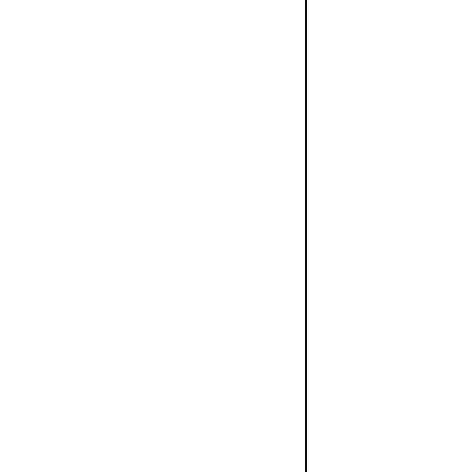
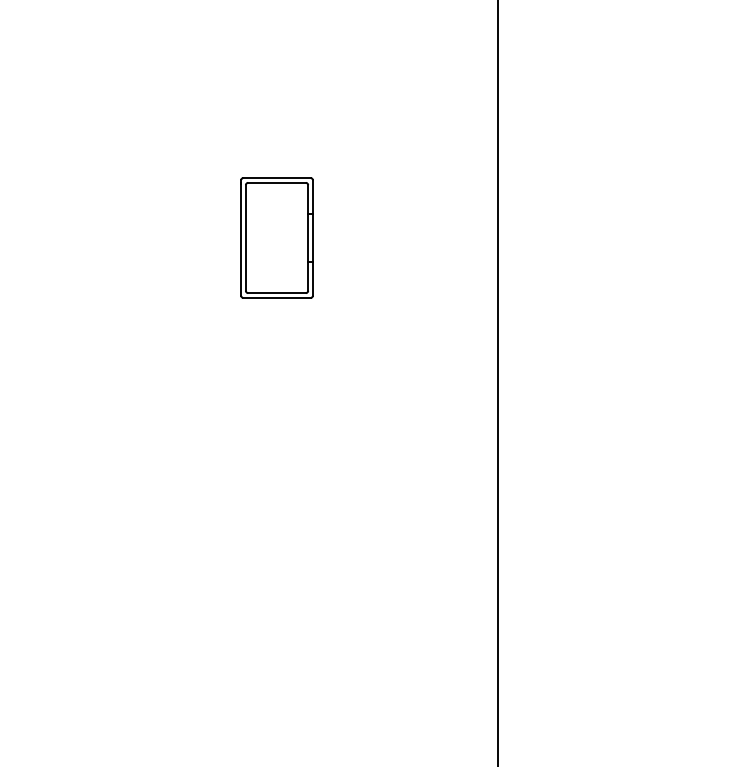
part: (170, 146) -> (277, 238), added

